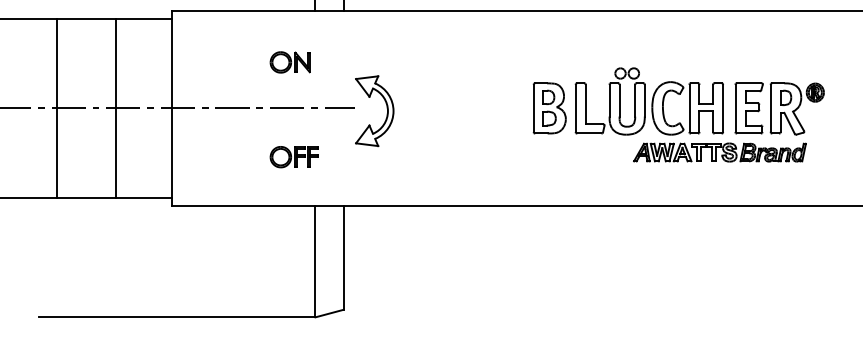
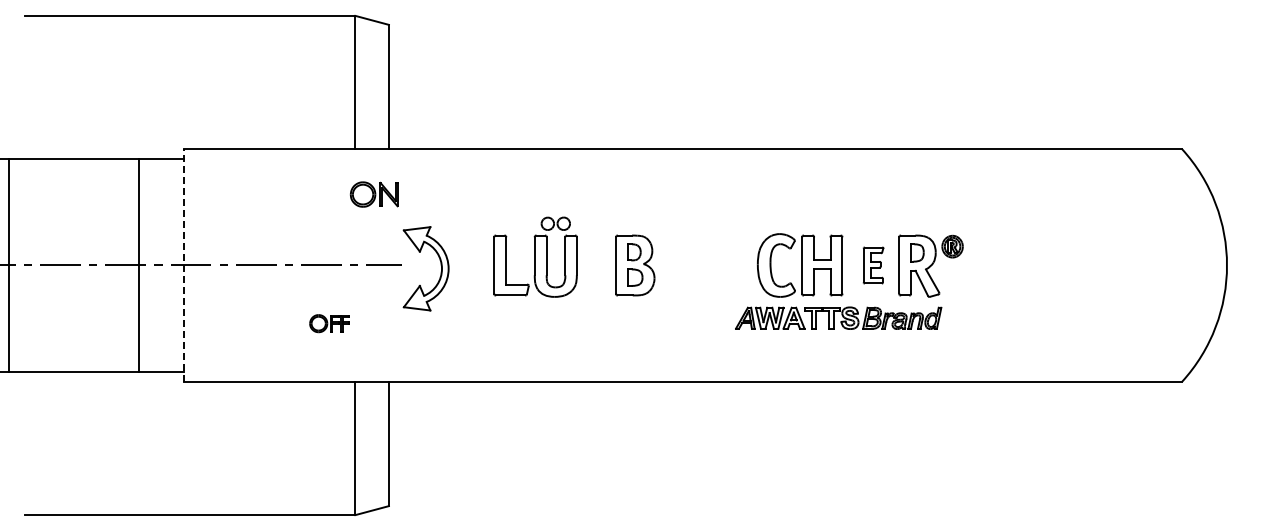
part: (289, 62) -> (373, 194), moved
part: (610, 100) -> (535, 256), moved
line: (56, 108) -> (9, 265), moved
line: (115, 108) -> (138, 265), moved
line: (171, 108) -> (183, 265), solid -> dashed
part: (749, 108) -> (873, 265), size x0.6
part: (293, 156) -> (329, 323), size x0.7

